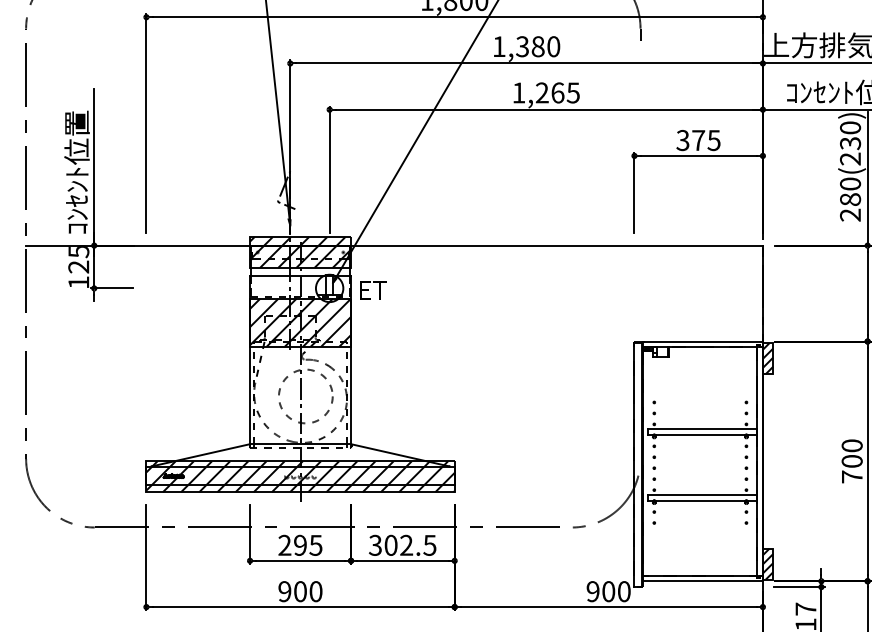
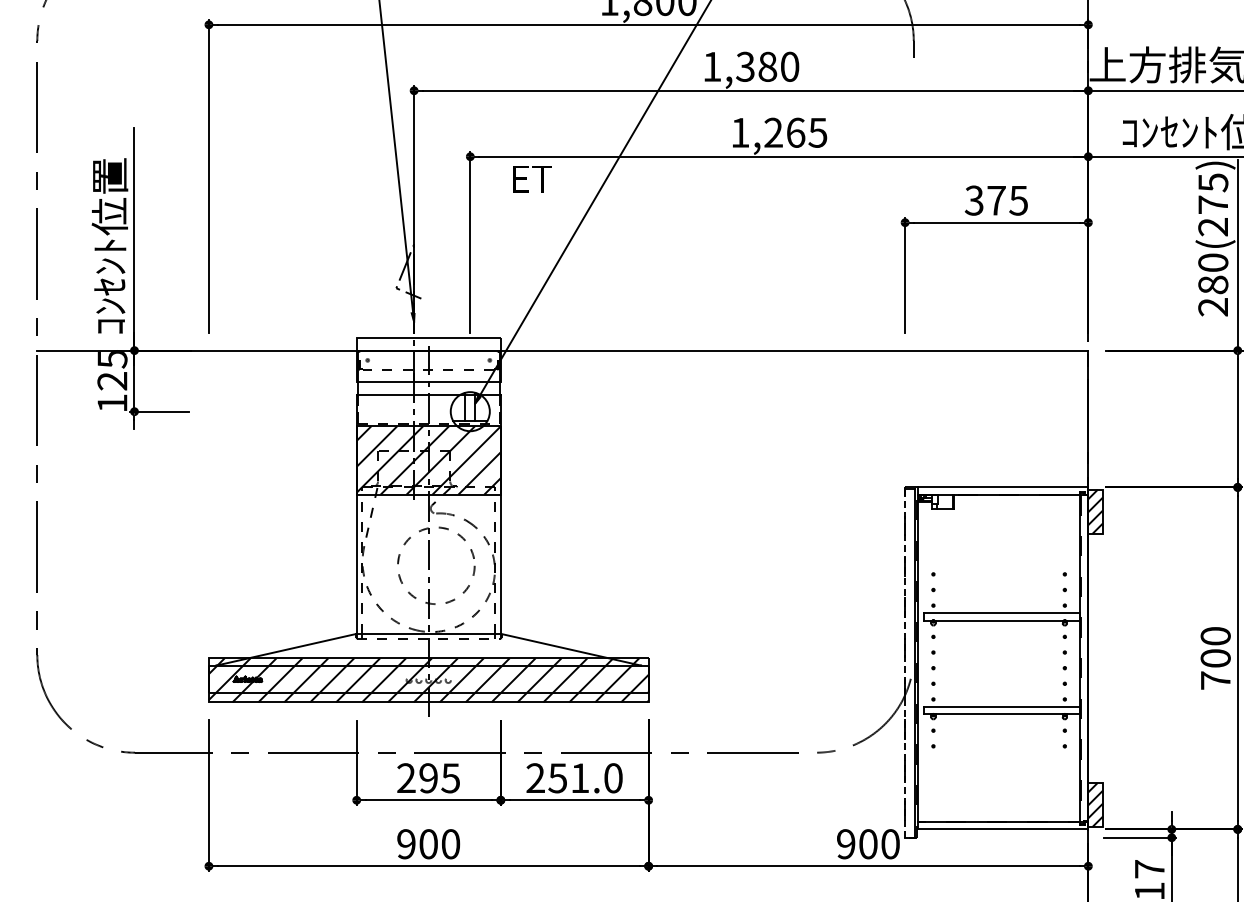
text: (850, 135) -> (1213, 193), 280(230) -> 280(275)
hatch: (300, 252) -> (428, 360), removed
text: (373, 290) -> (532, 179), moved
line: (634, 464) -> (905, 662), solid -> dashed
text: (402, 545) -> (574, 778), 302.5 -> 251.0

